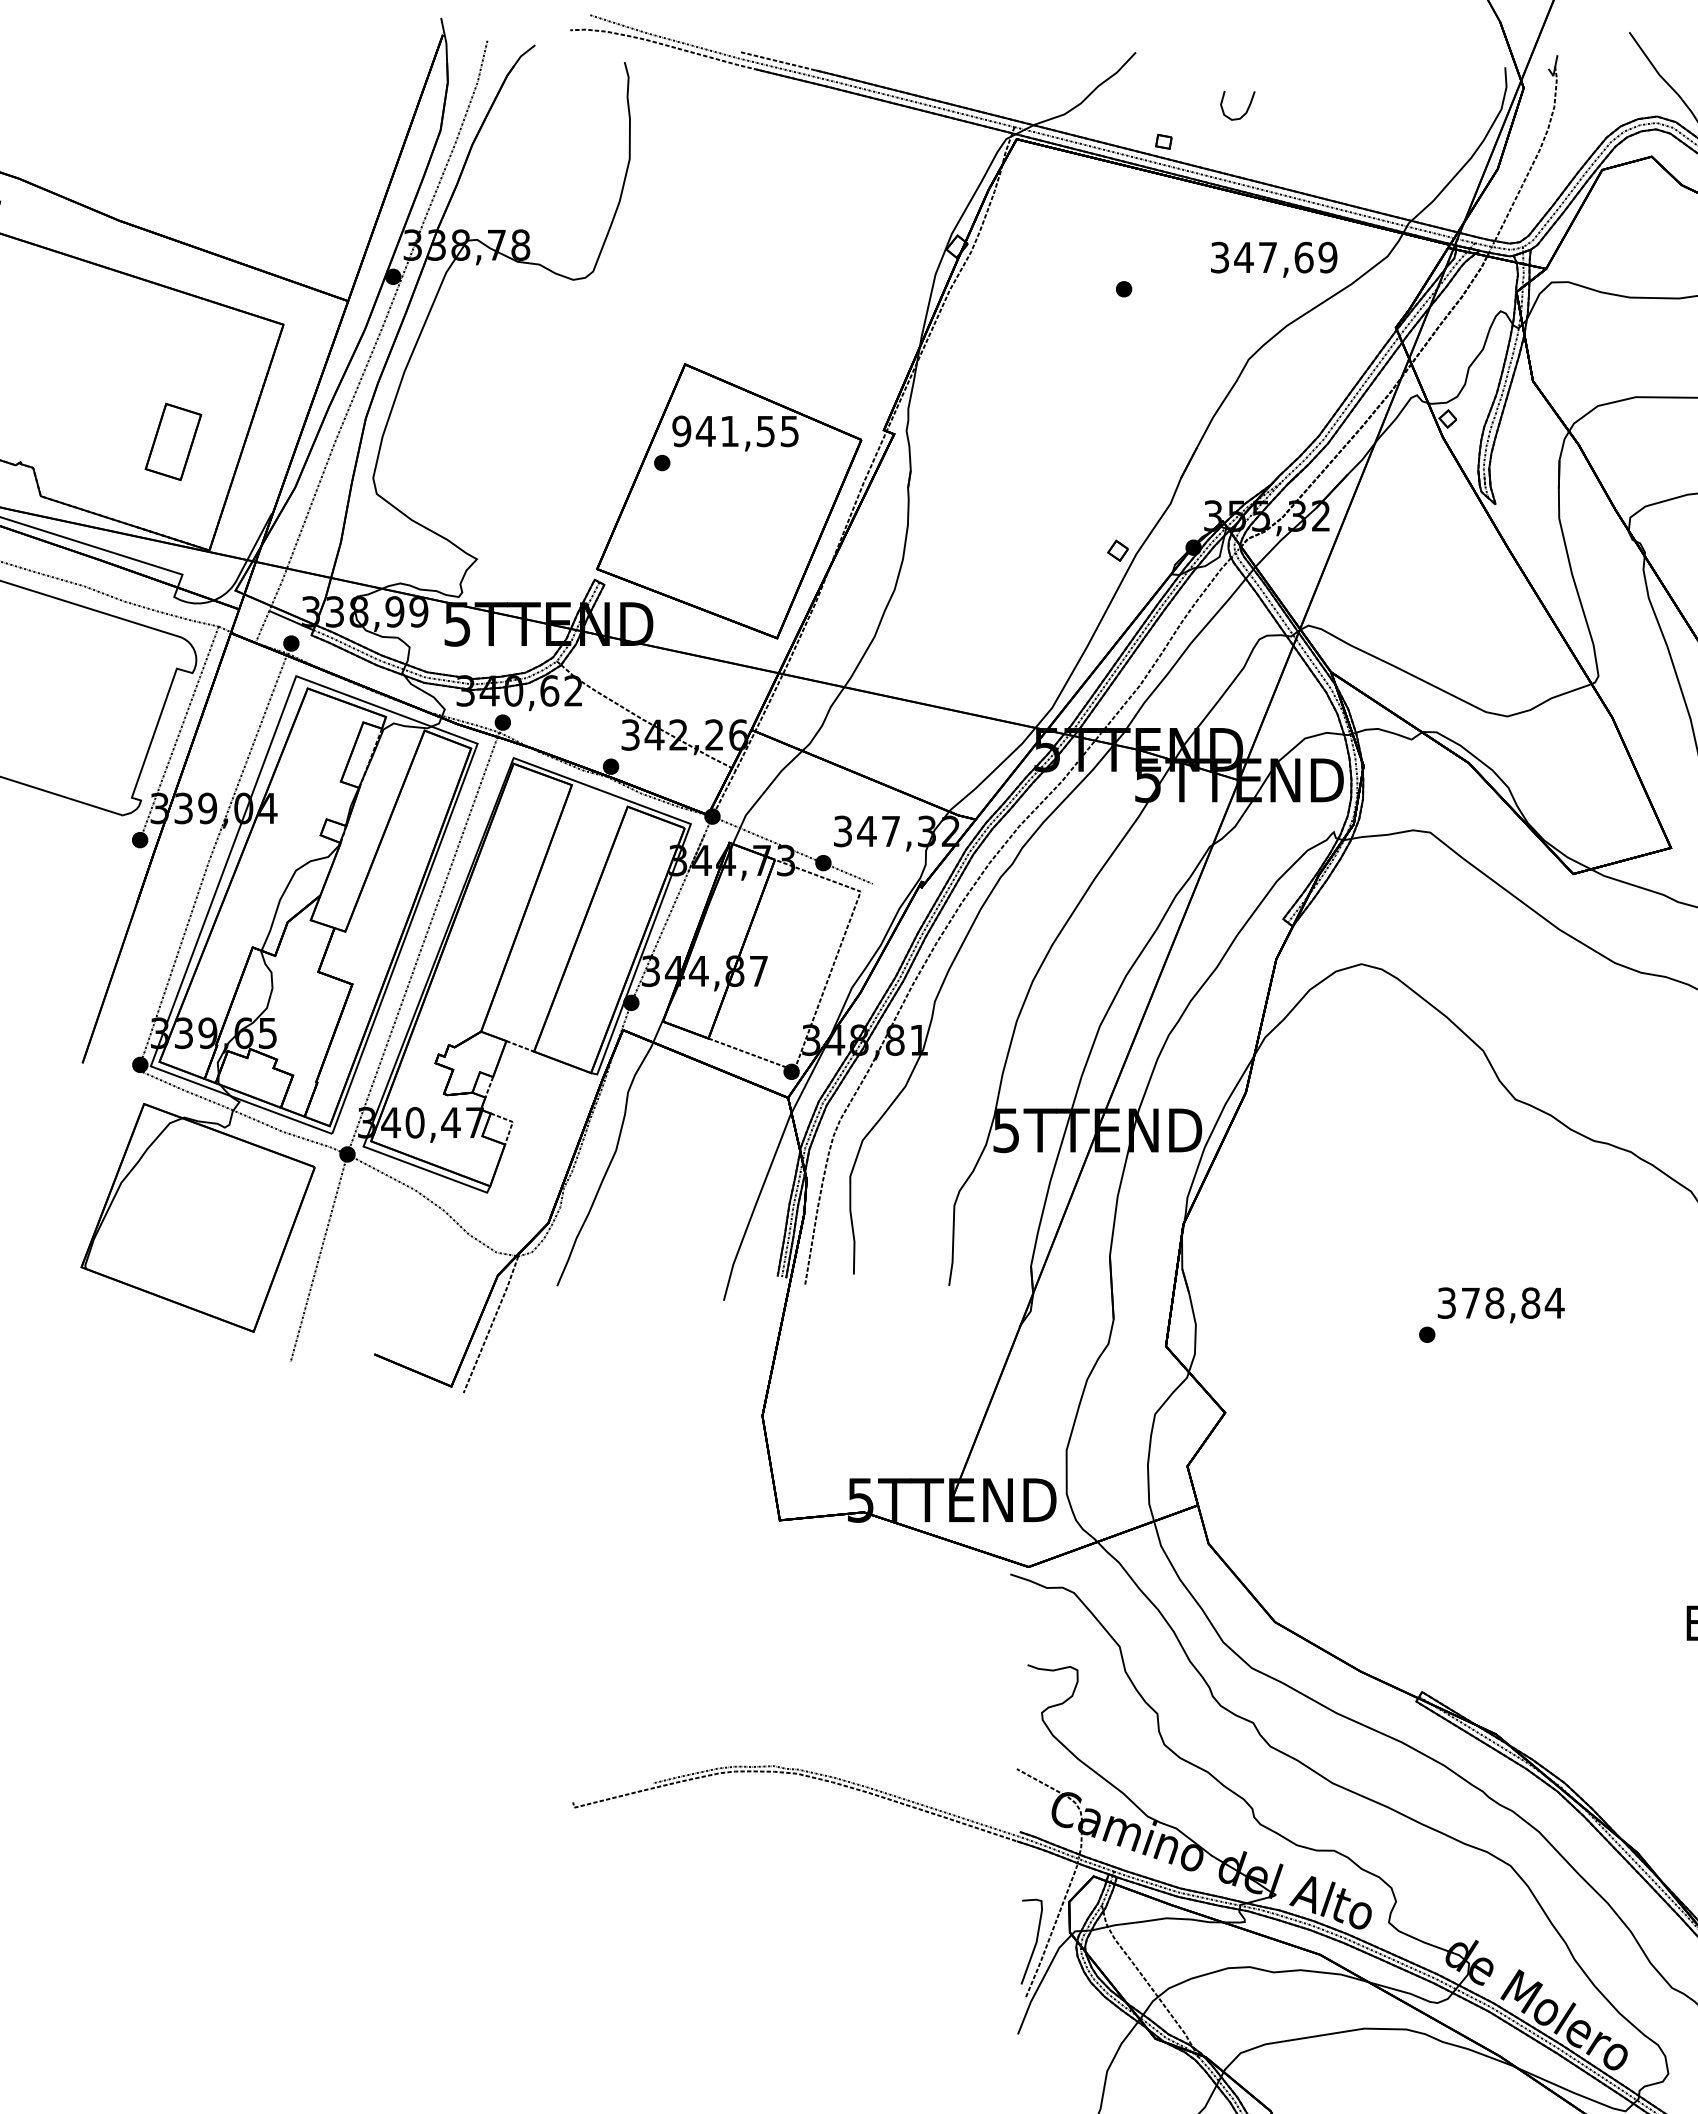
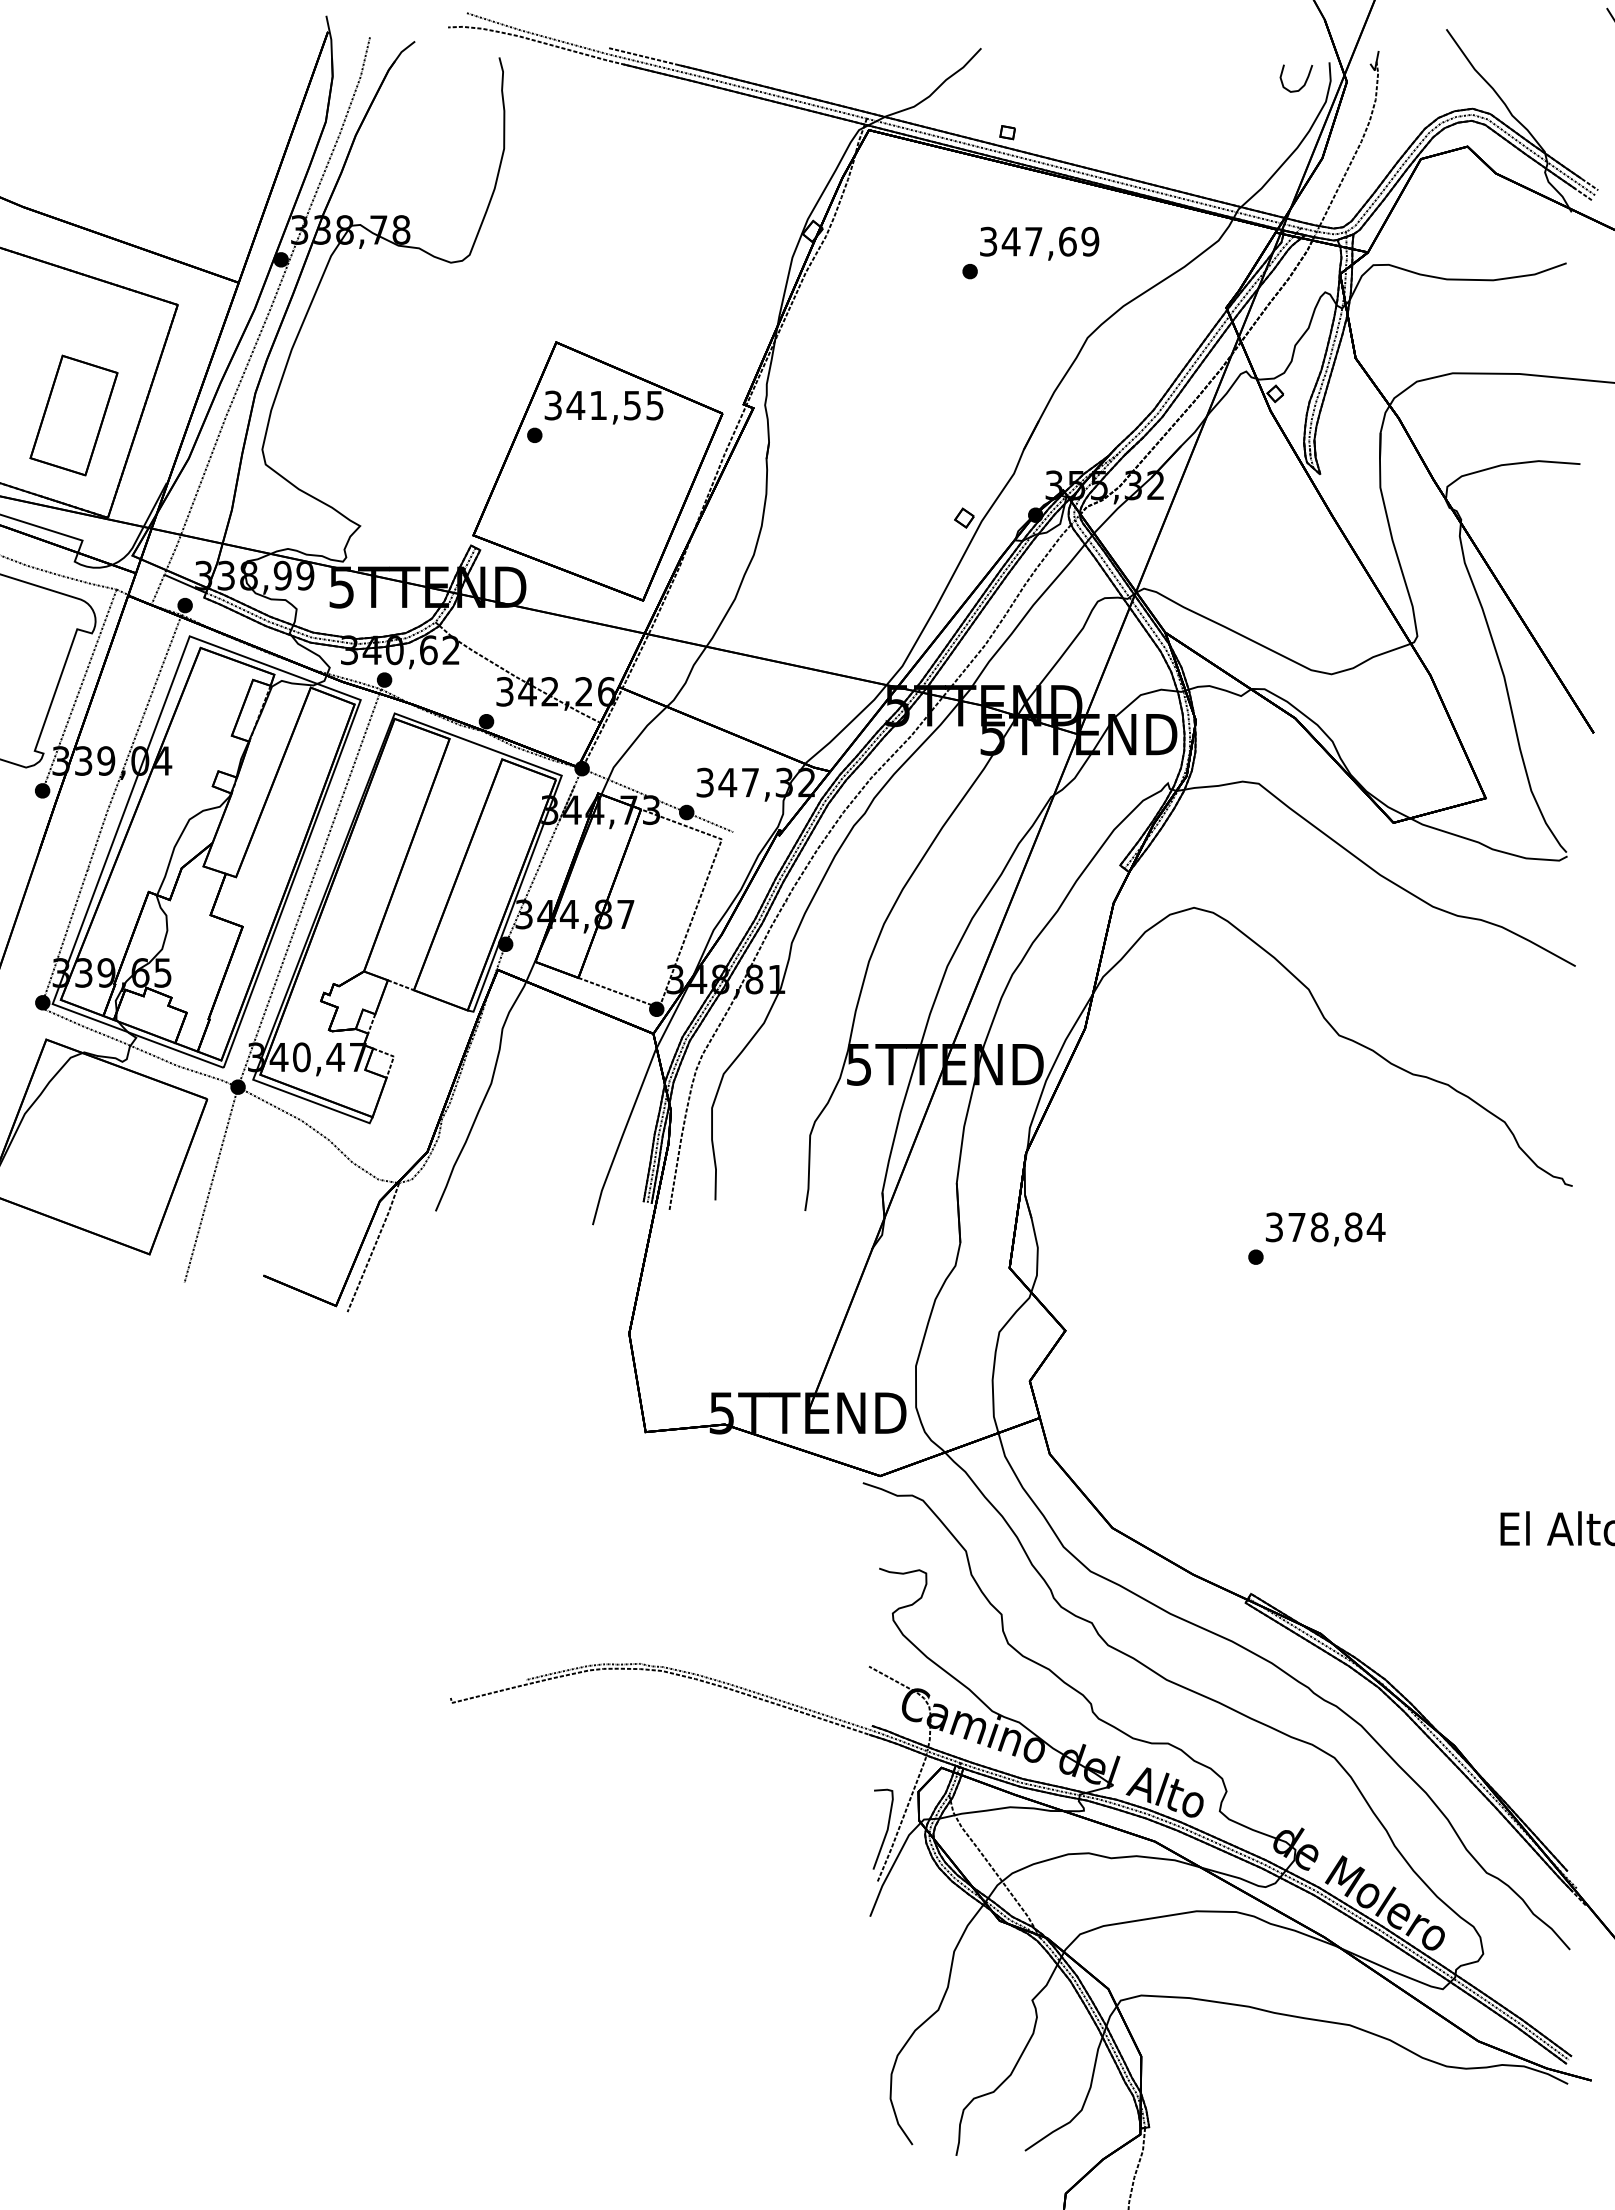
curve: (1246, 109) -> (1304, 82), moved
text: (1274, 259) -> (1039, 243), moved
text: (682, 431) -> (553, 405), 941,55 -> 341,55
part: (172, 441) -> (73, 415), size x1.67

